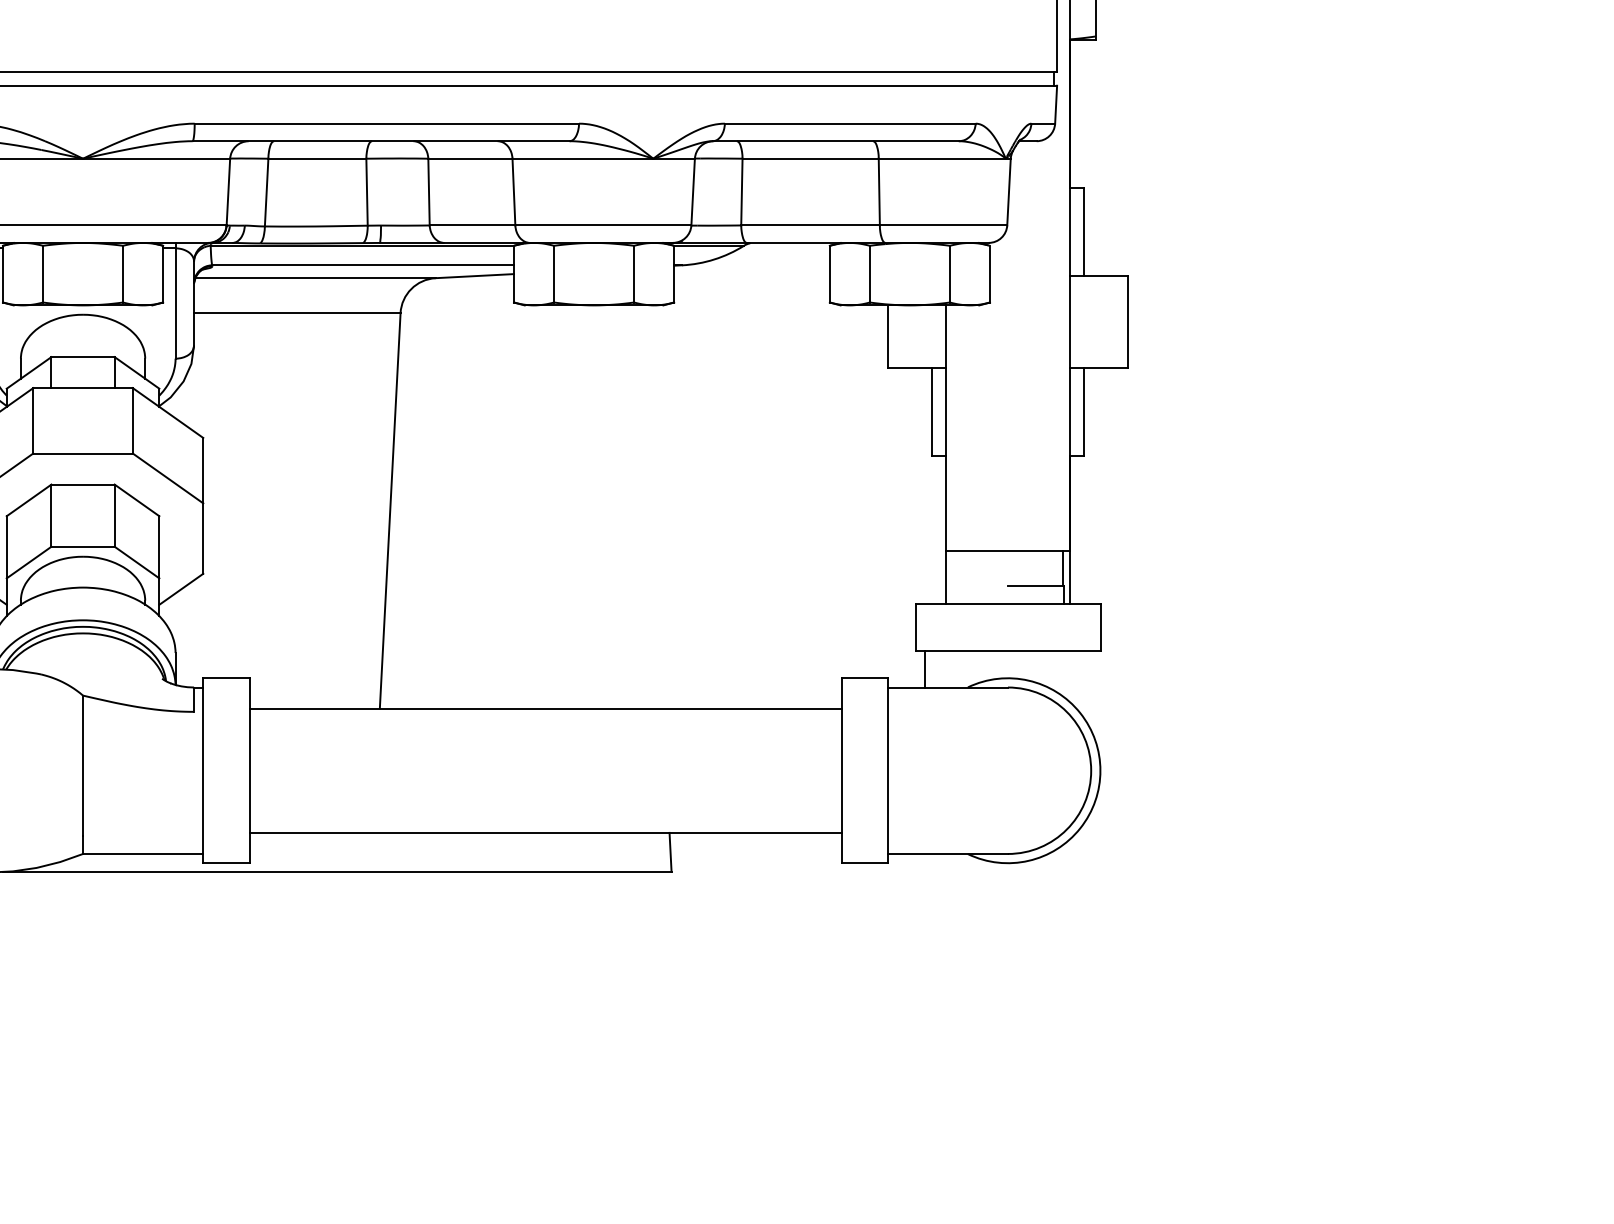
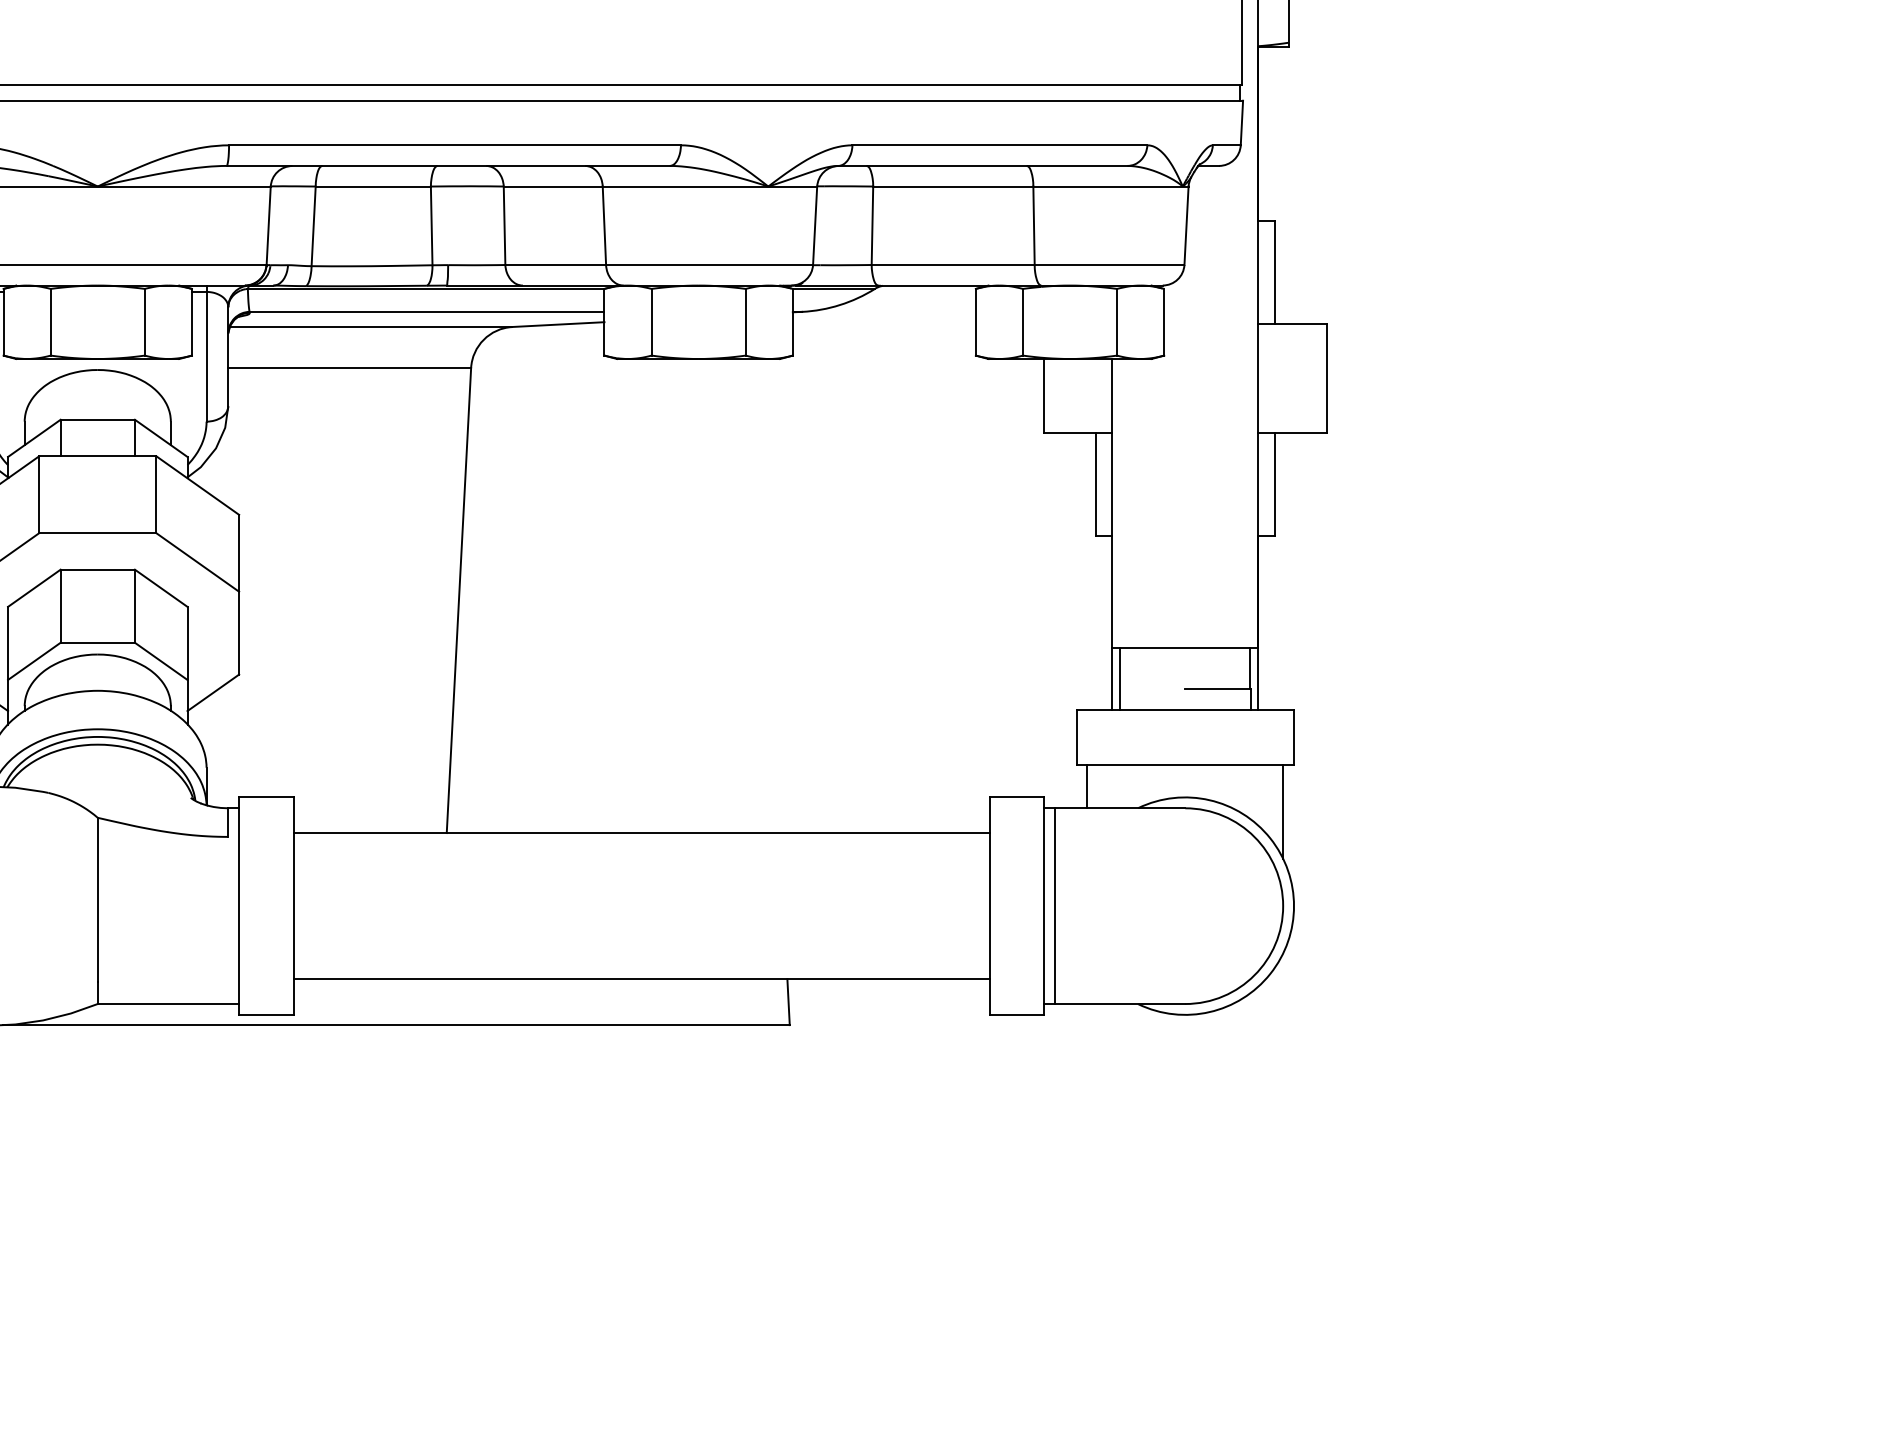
line: (952, 577) -> (1120, 678), added
line: (1091, 690) -> (1283, 811), added
line: (896, 770) -> (1054, 905), added

